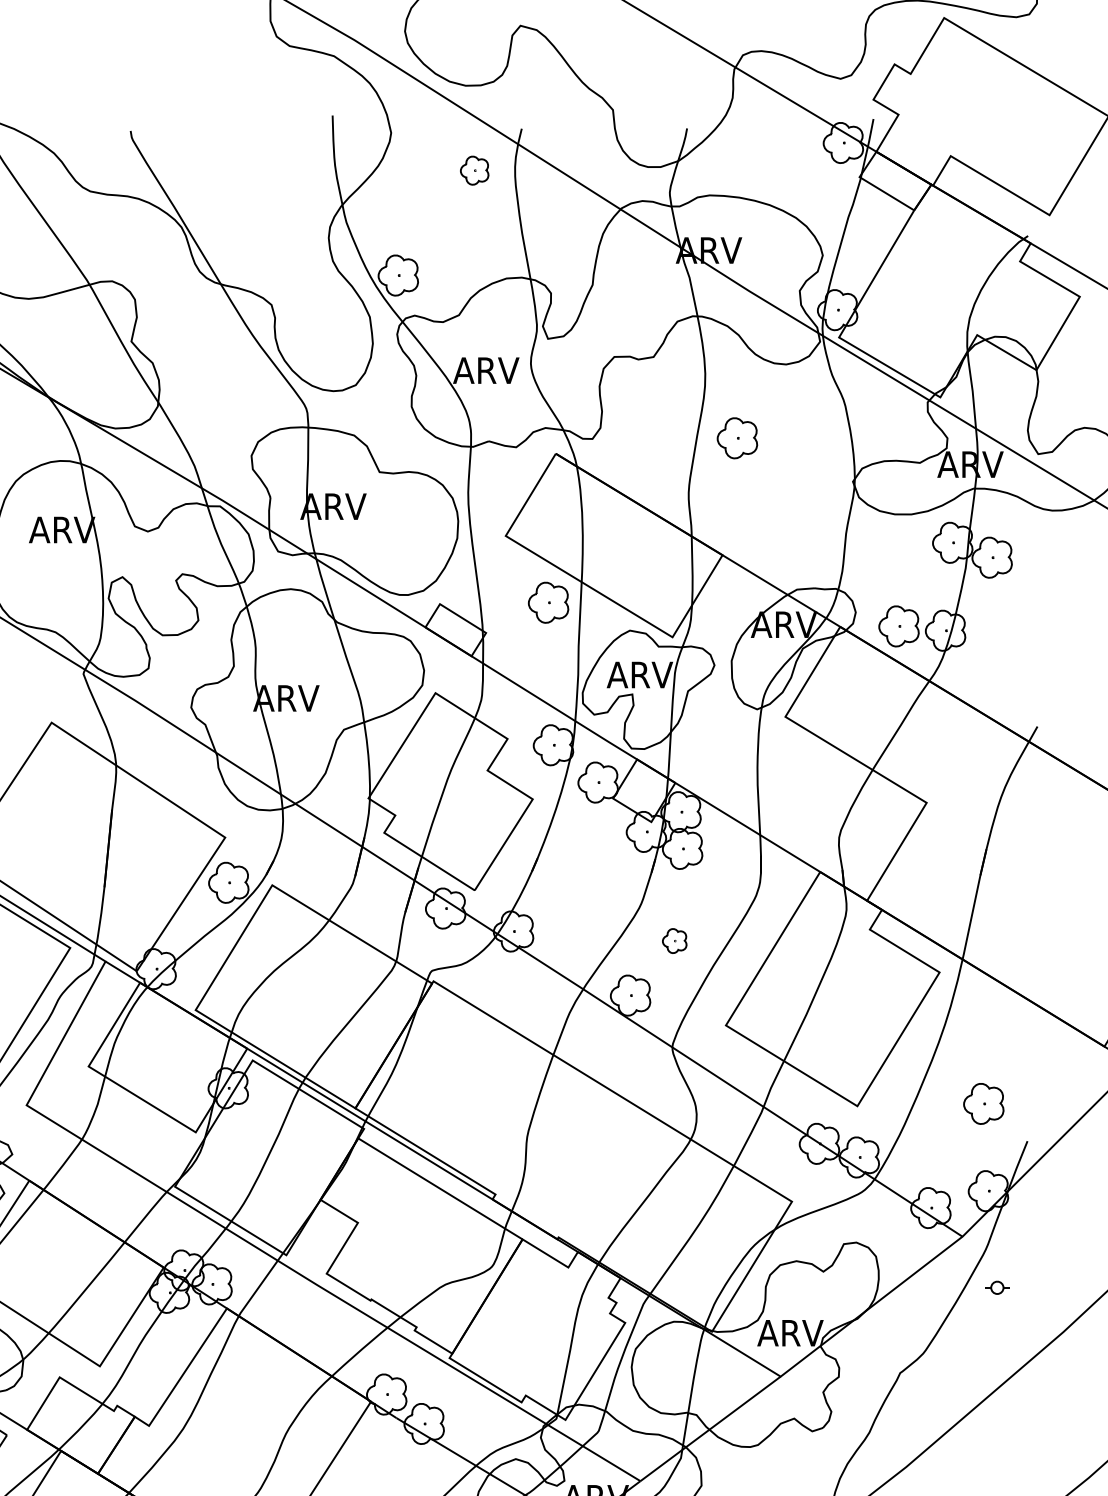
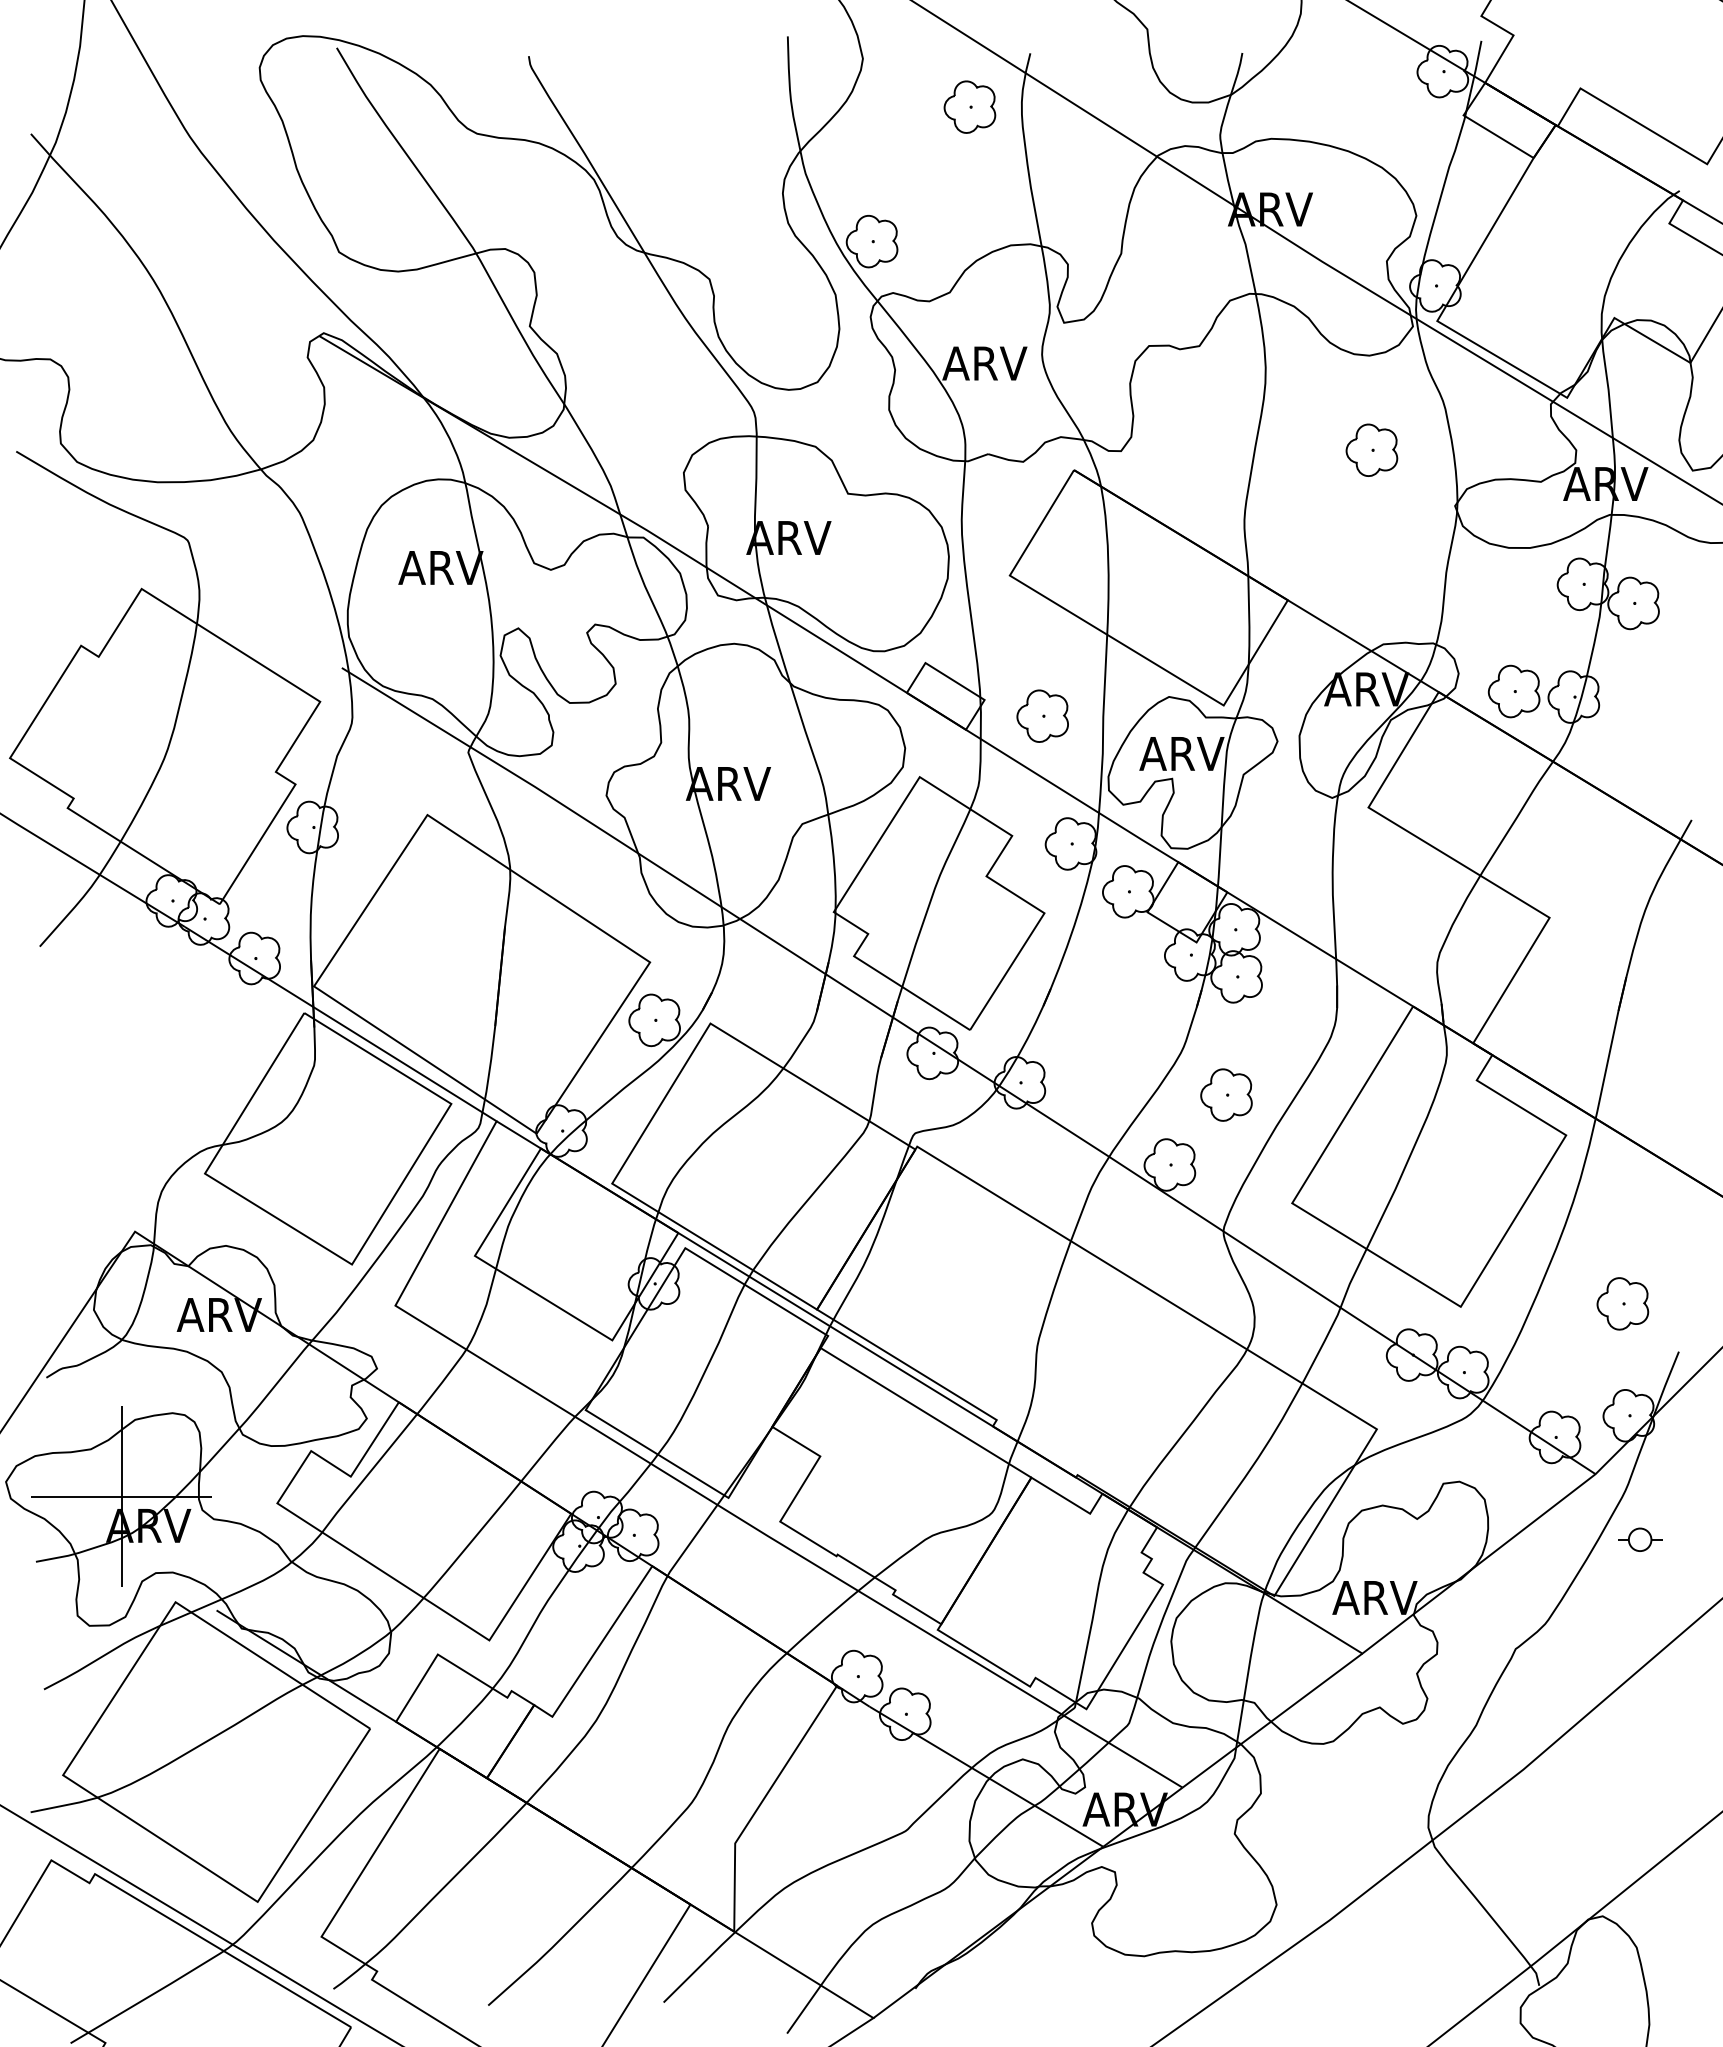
part: (474, 170) -> (969, 106), size x1.43
part: (737, 437) -> (1371, 449), moved
part: (548, 602) -> (1042, 715), moved
part: (674, 940) -> (1226, 1094), size x1.67
part: (997, 1287) -> (1640, 1539), size x1.43

